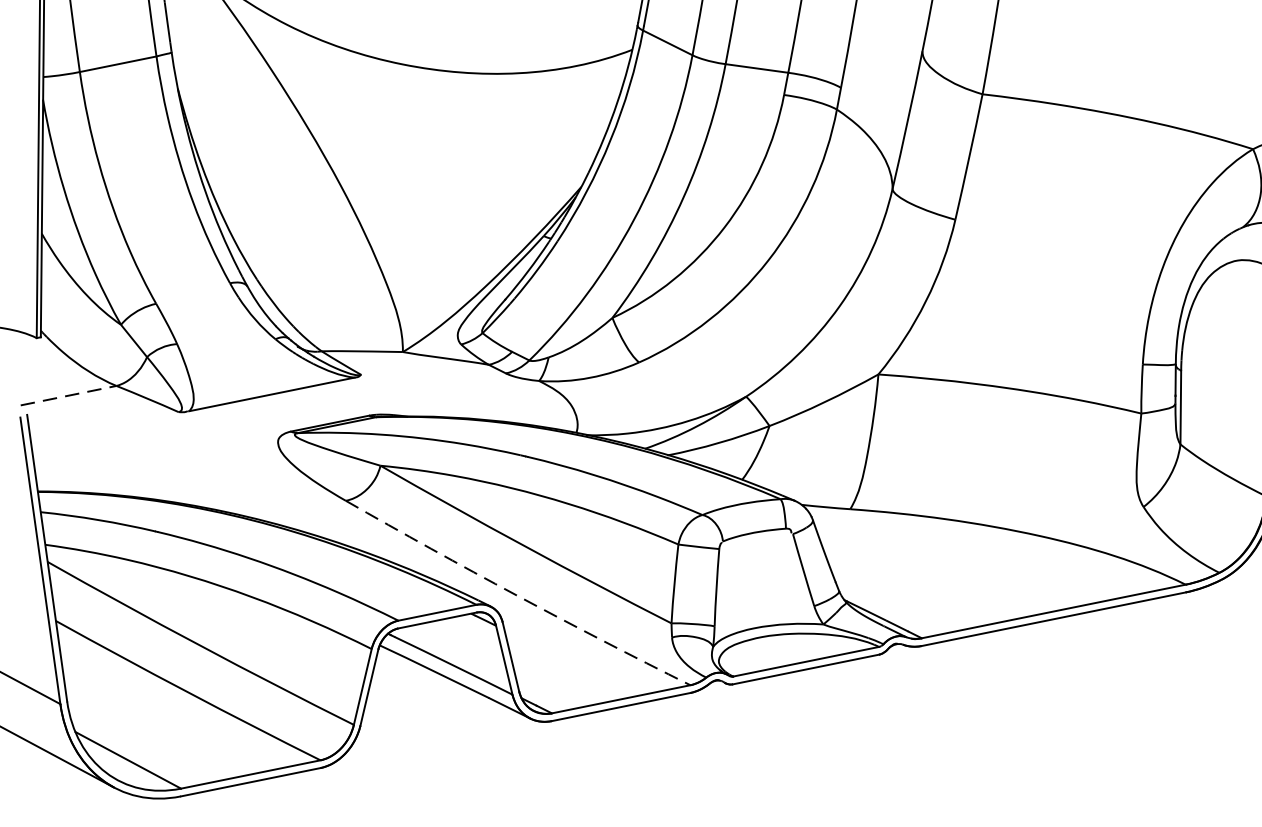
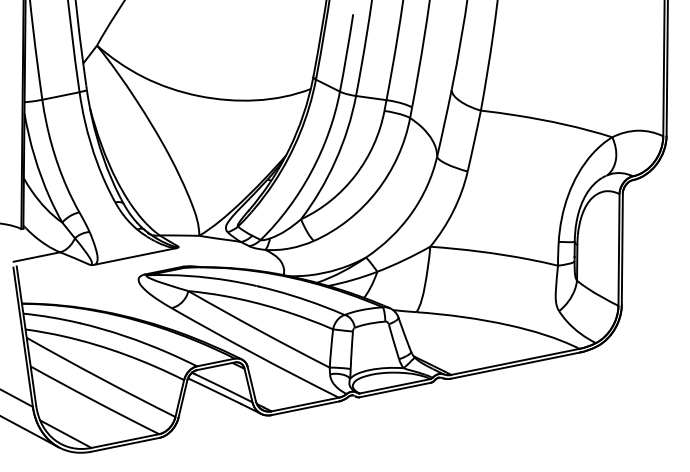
line: (67, 396) -> (36, 257), dashed -> solid
arc: (516, 596) -> (254, 354), dashed -> solid

